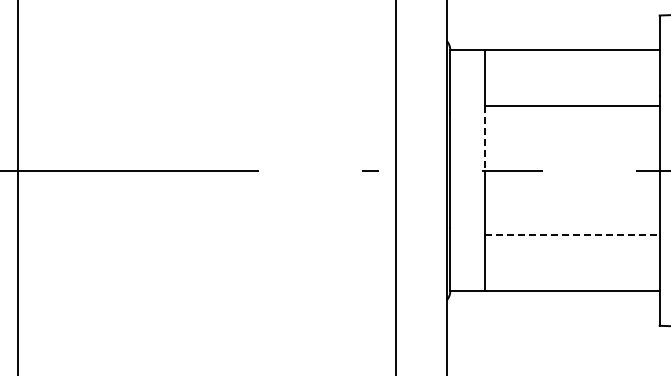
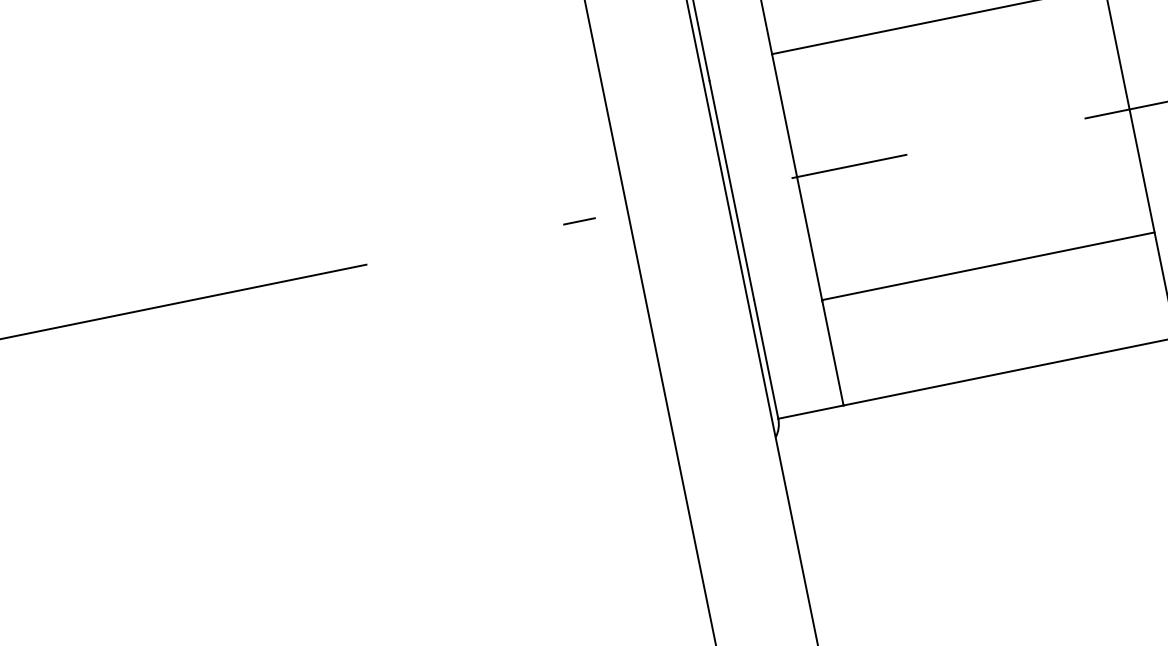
line: (484, 138) -> (784, 116), dashed -> solid
line: (572, 235) -> (989, 266), dashed -> solid

